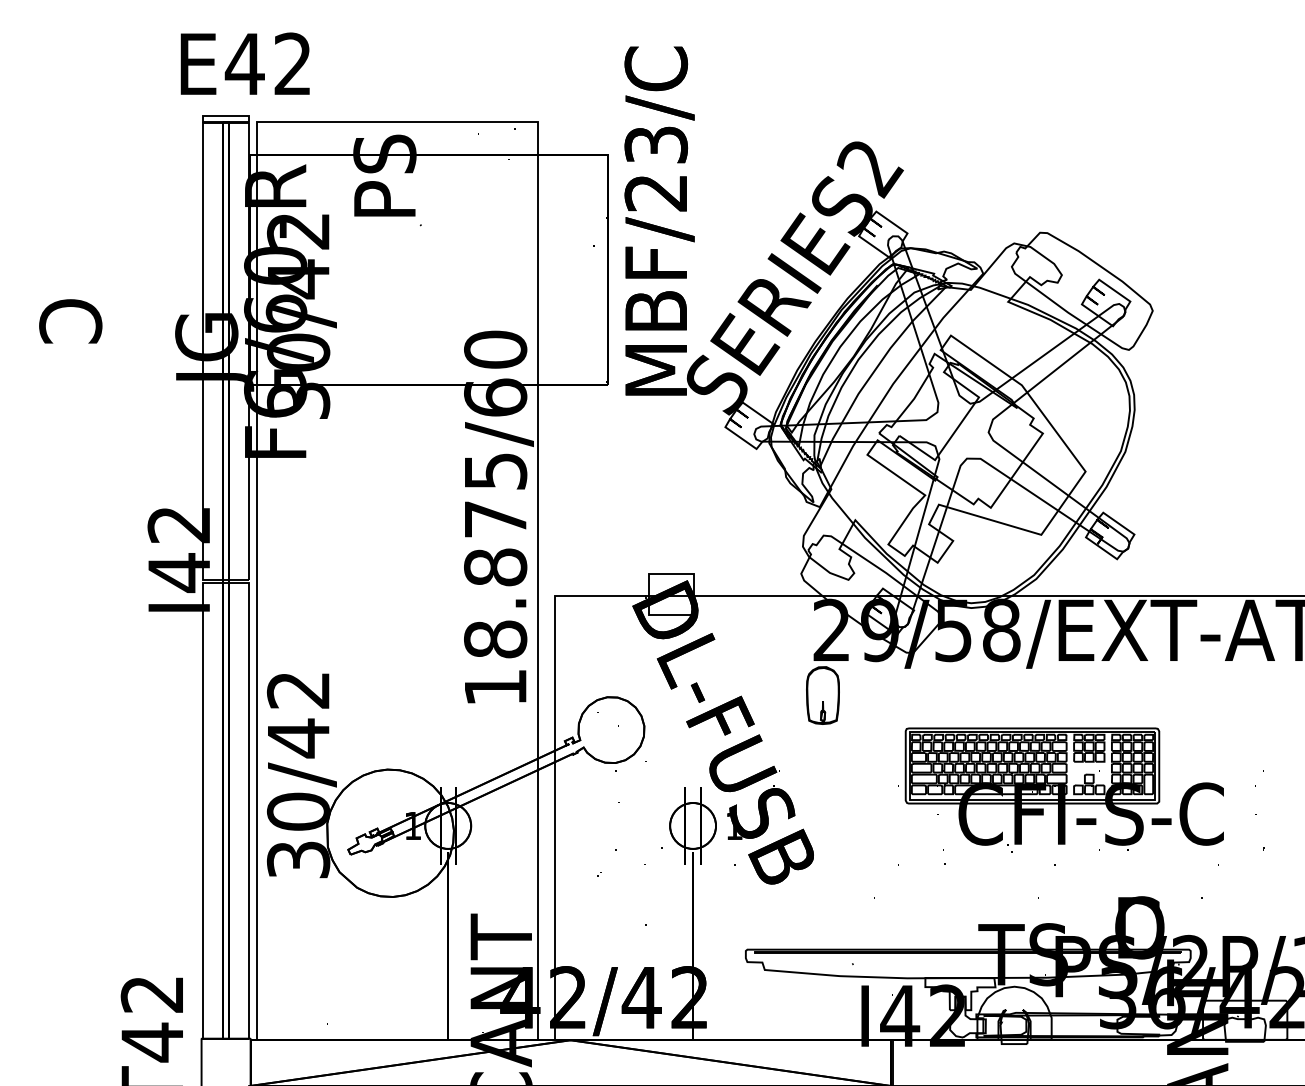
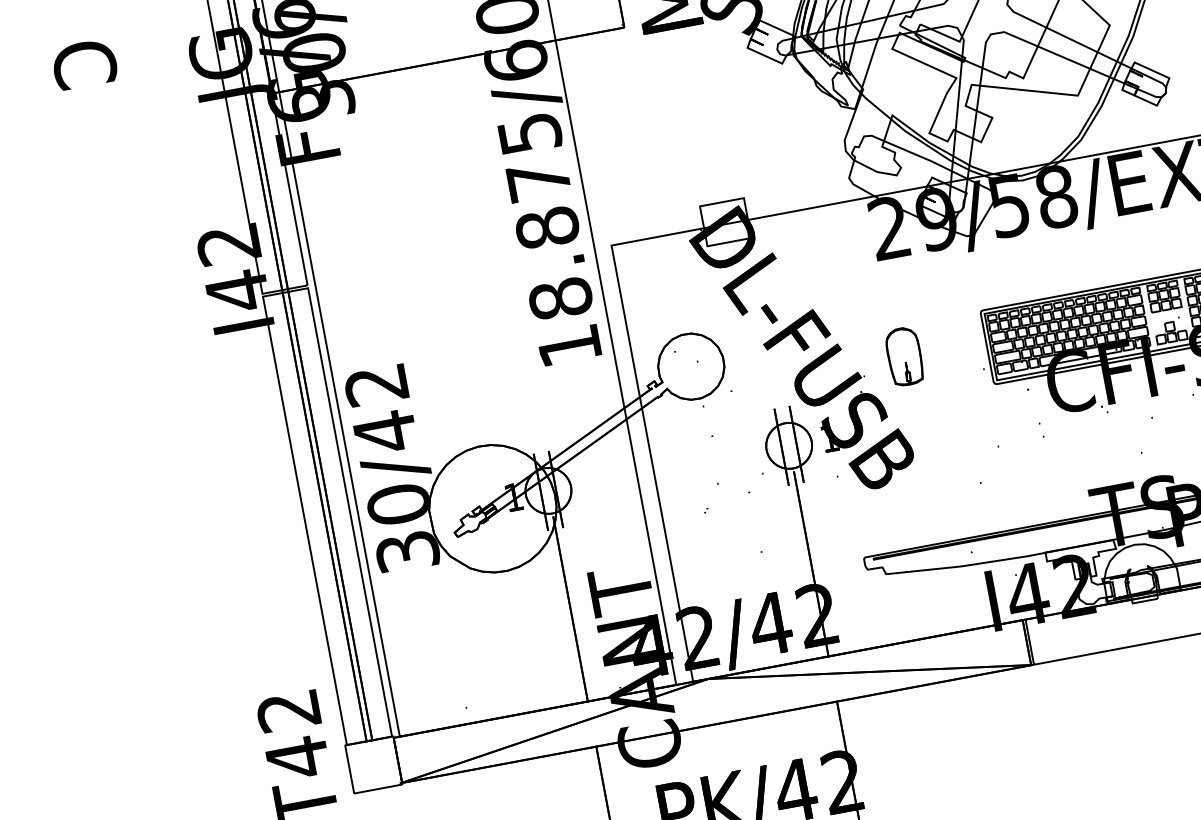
part: (822, 695) -> (904, 356), moved

